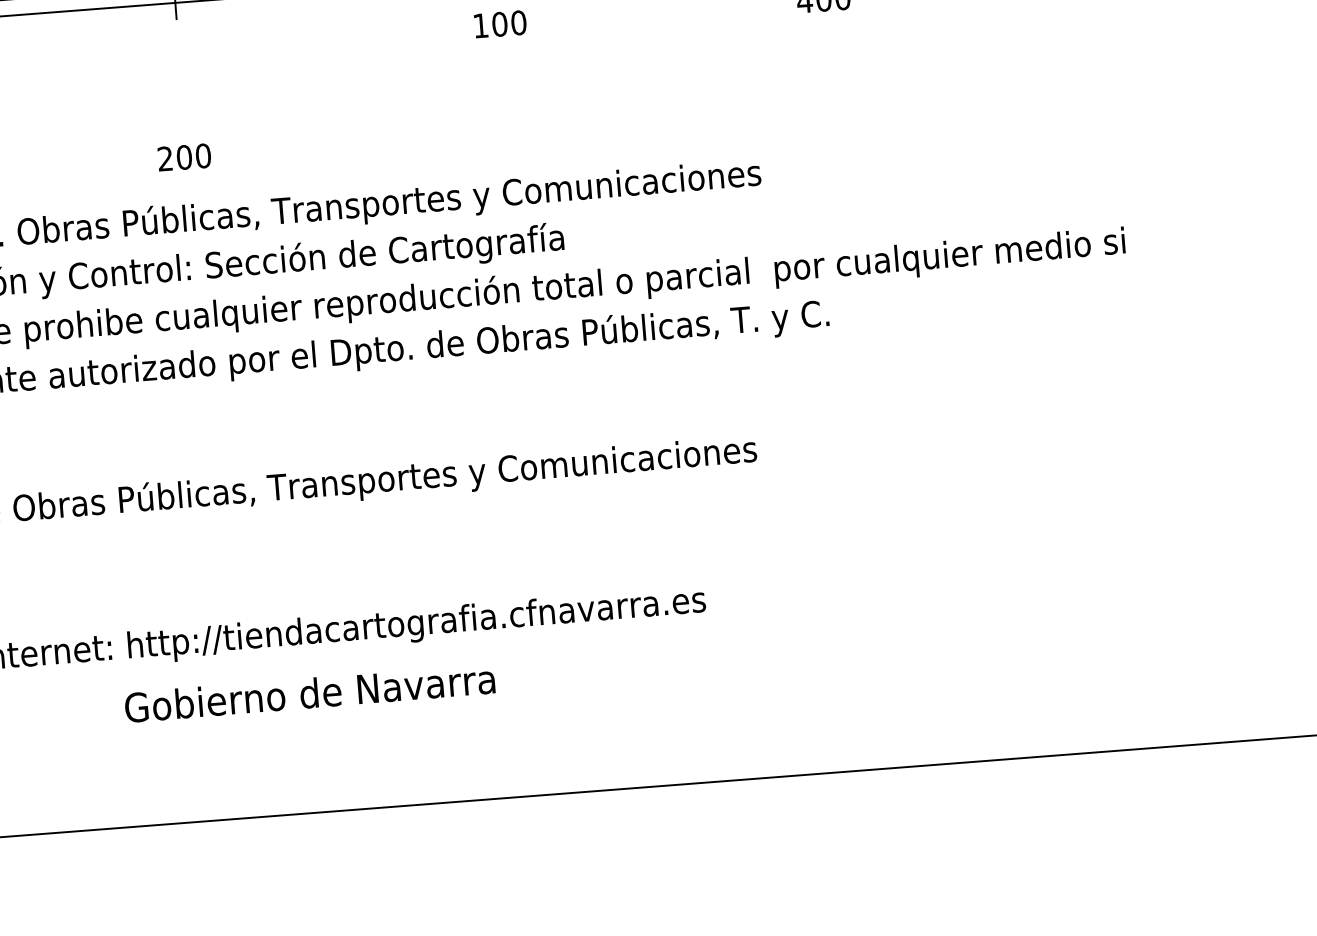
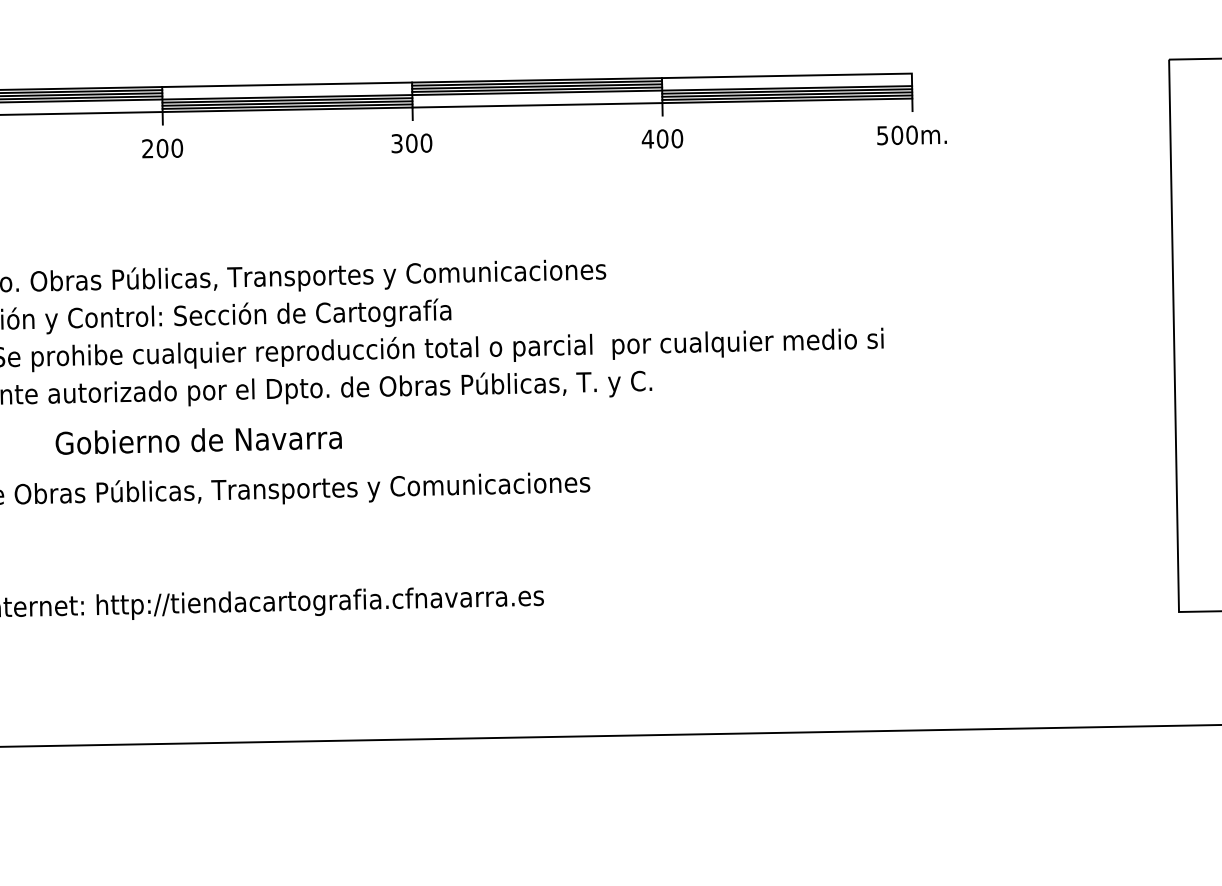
text: (480, 25) -> (396, 143), 100 -> 300
text: (184, 157) -> (162, 148), moved
text: (309, 694) -> (198, 441), moved

